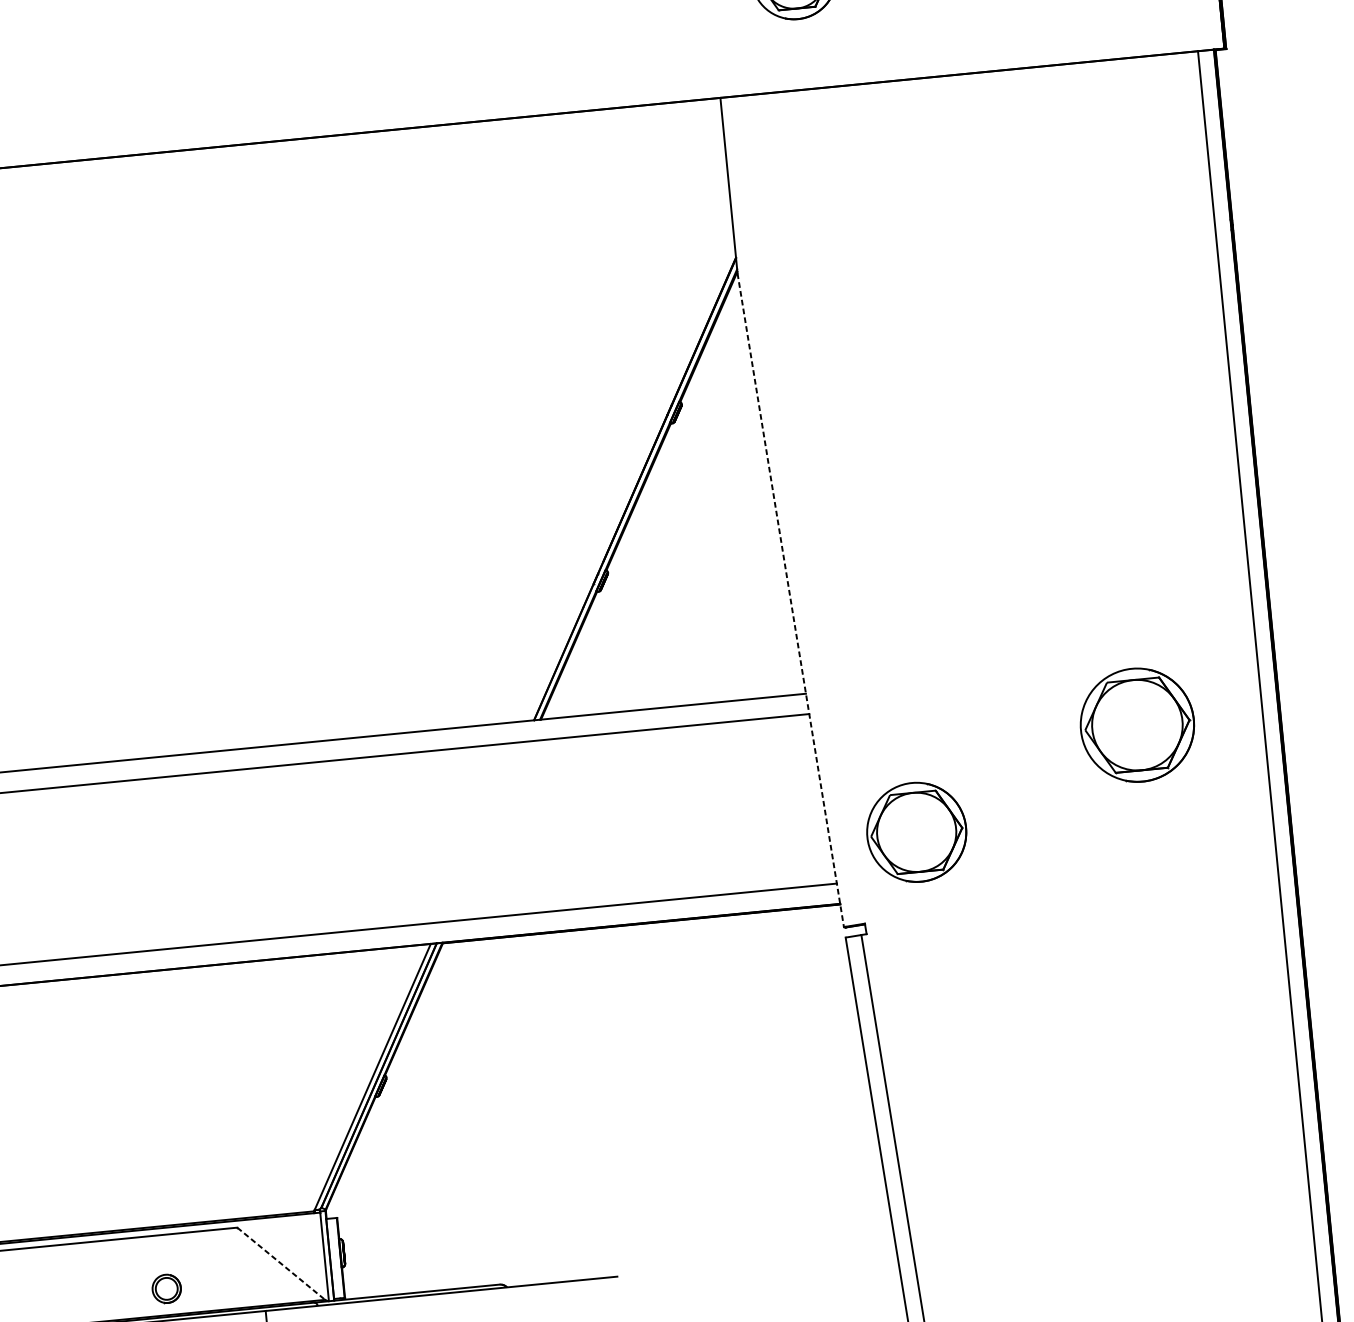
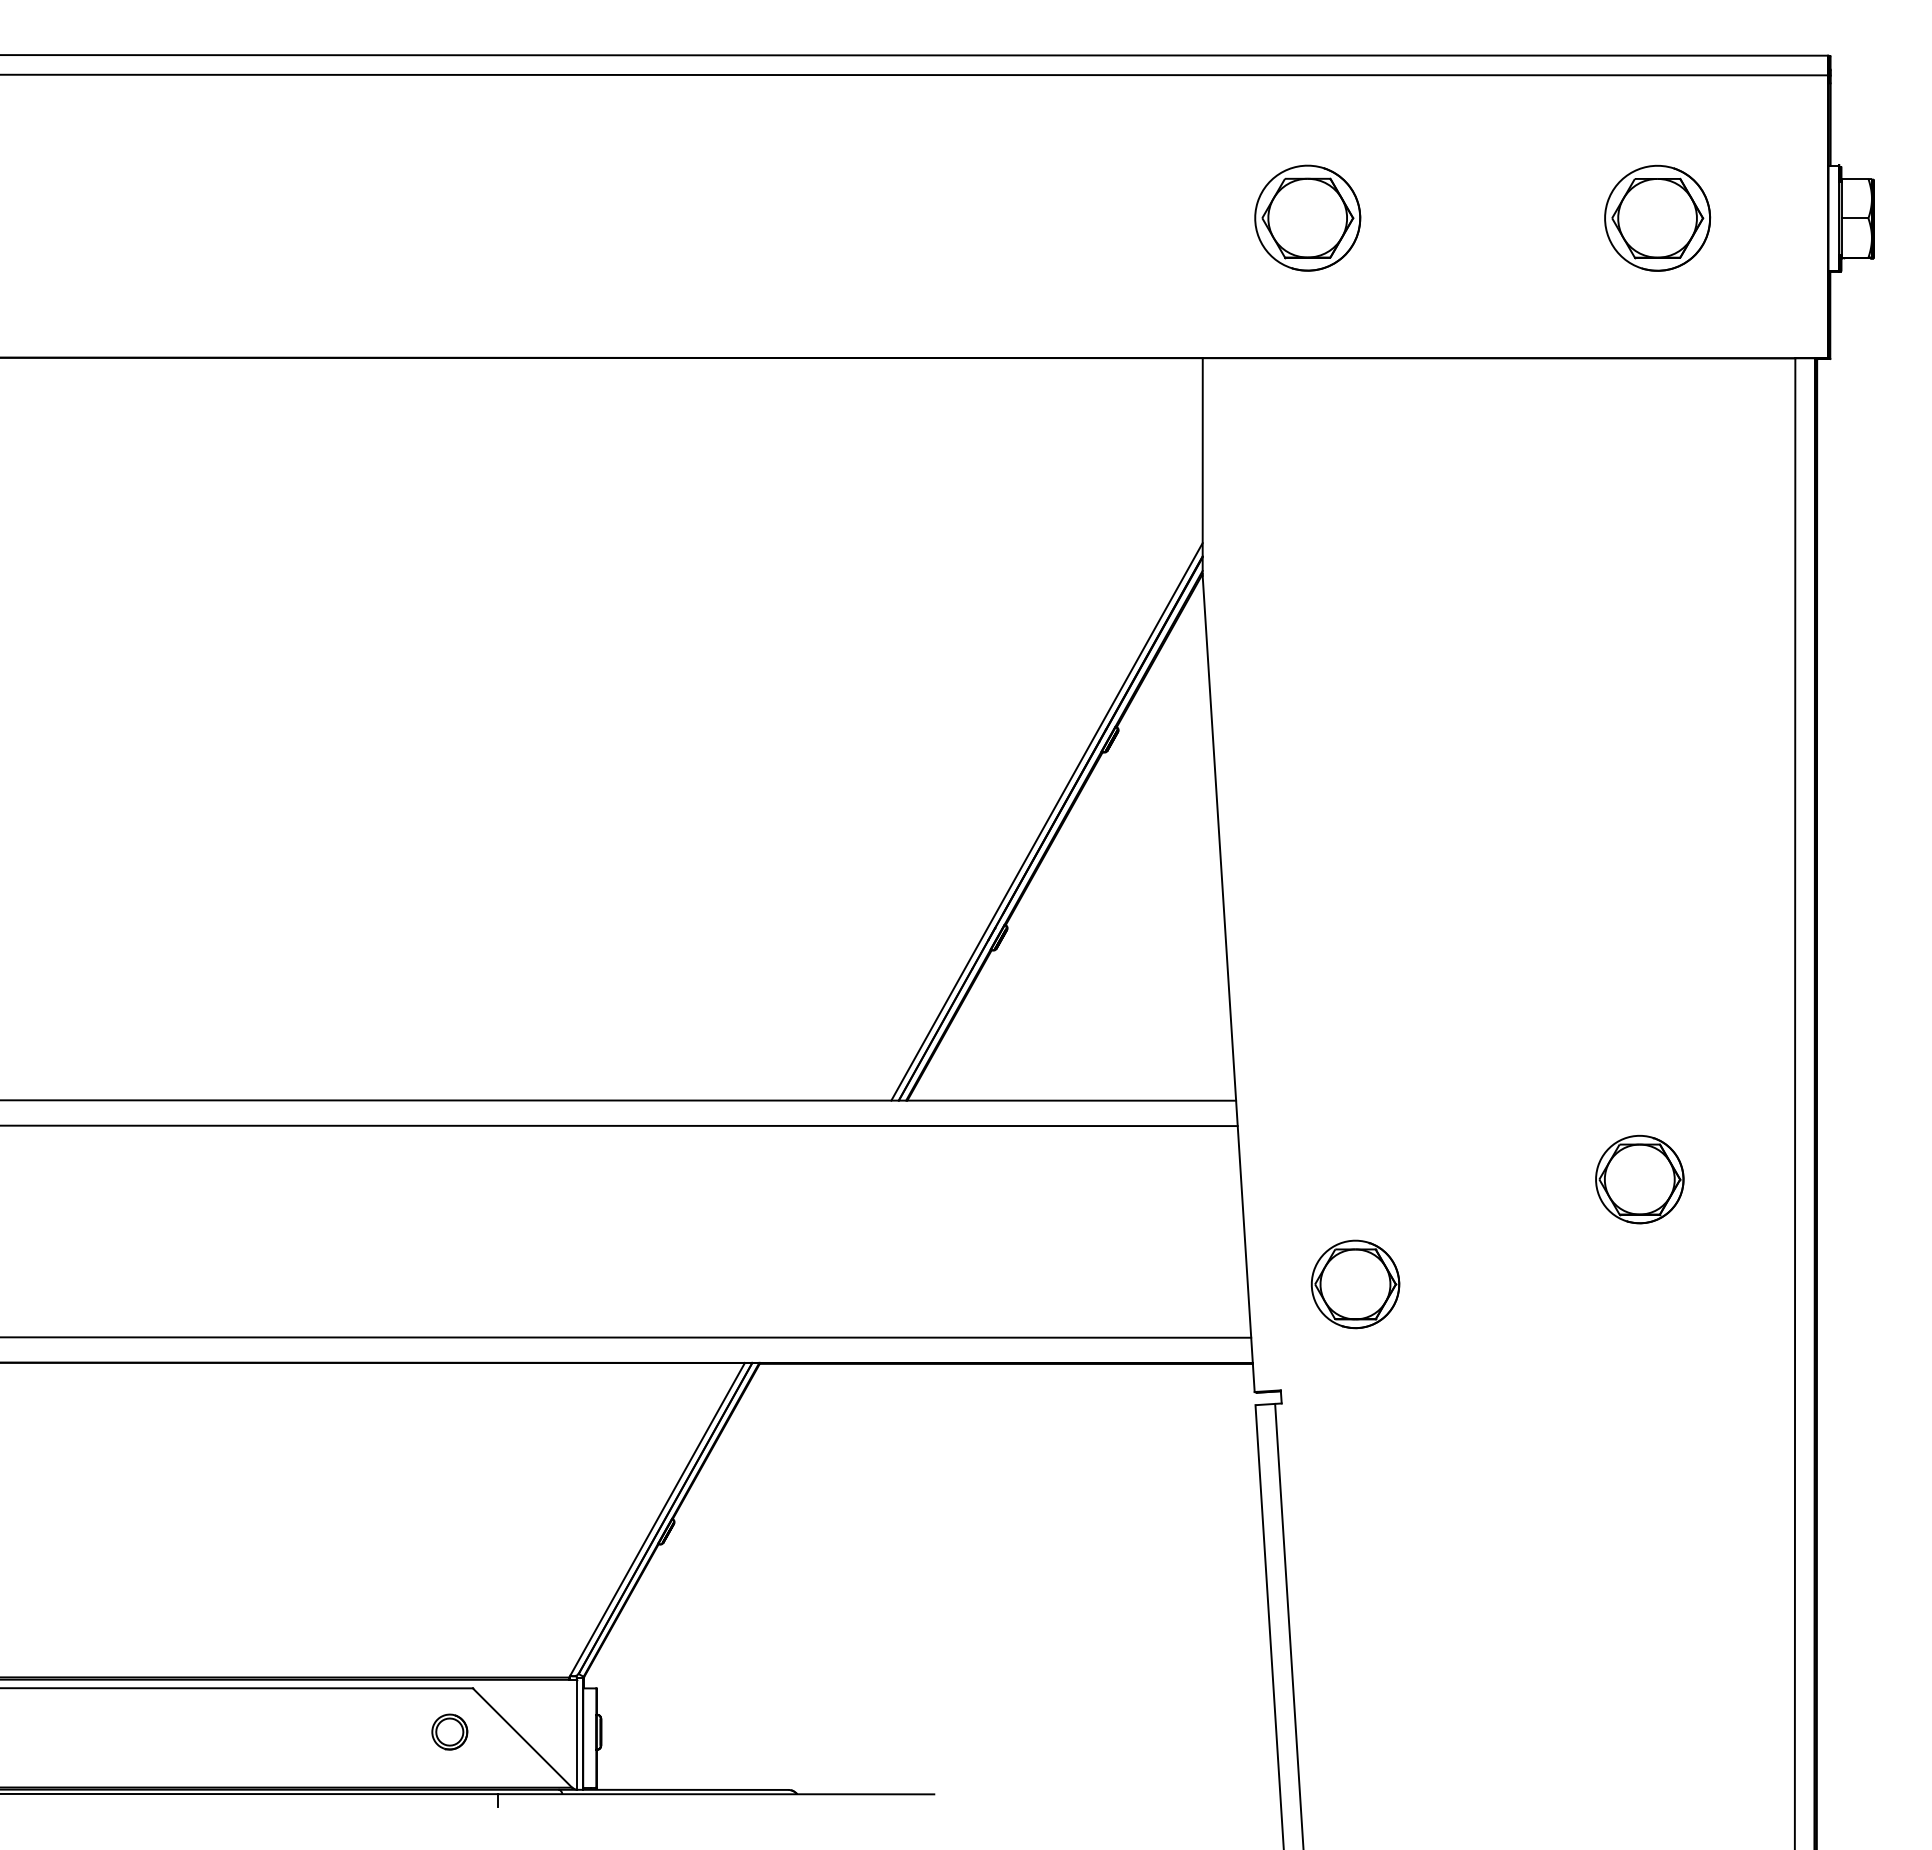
line: (631, 483) -> (1046, 821), added
line: (790, 599) -> (1228, 983), dashed -> solid
part: (1137, 725) -> (1639, 1179), size x0.62
part: (916, 832) -> (1355, 1284), size x0.71
line: (281, 1264) -> (522, 1738), dashed -> solid
part: (166, 1288) -> (449, 1731), moved

